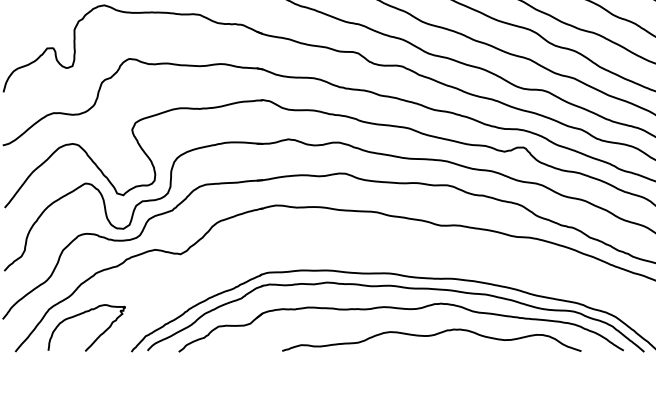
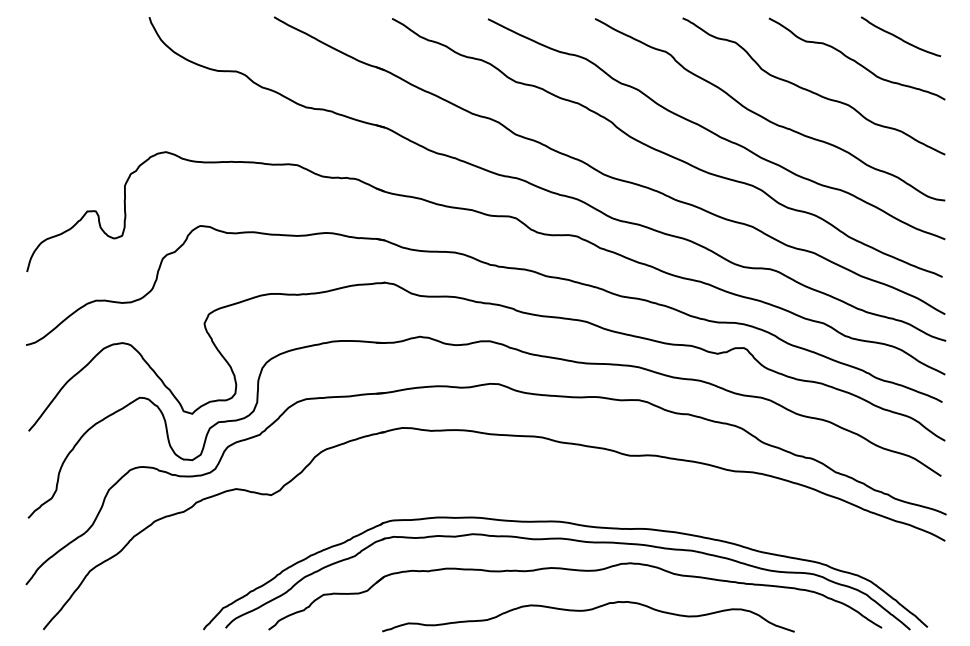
curve: (82, 314) -> (136, 577), removed
curve: (431, 336) -> (587, 611), moved

